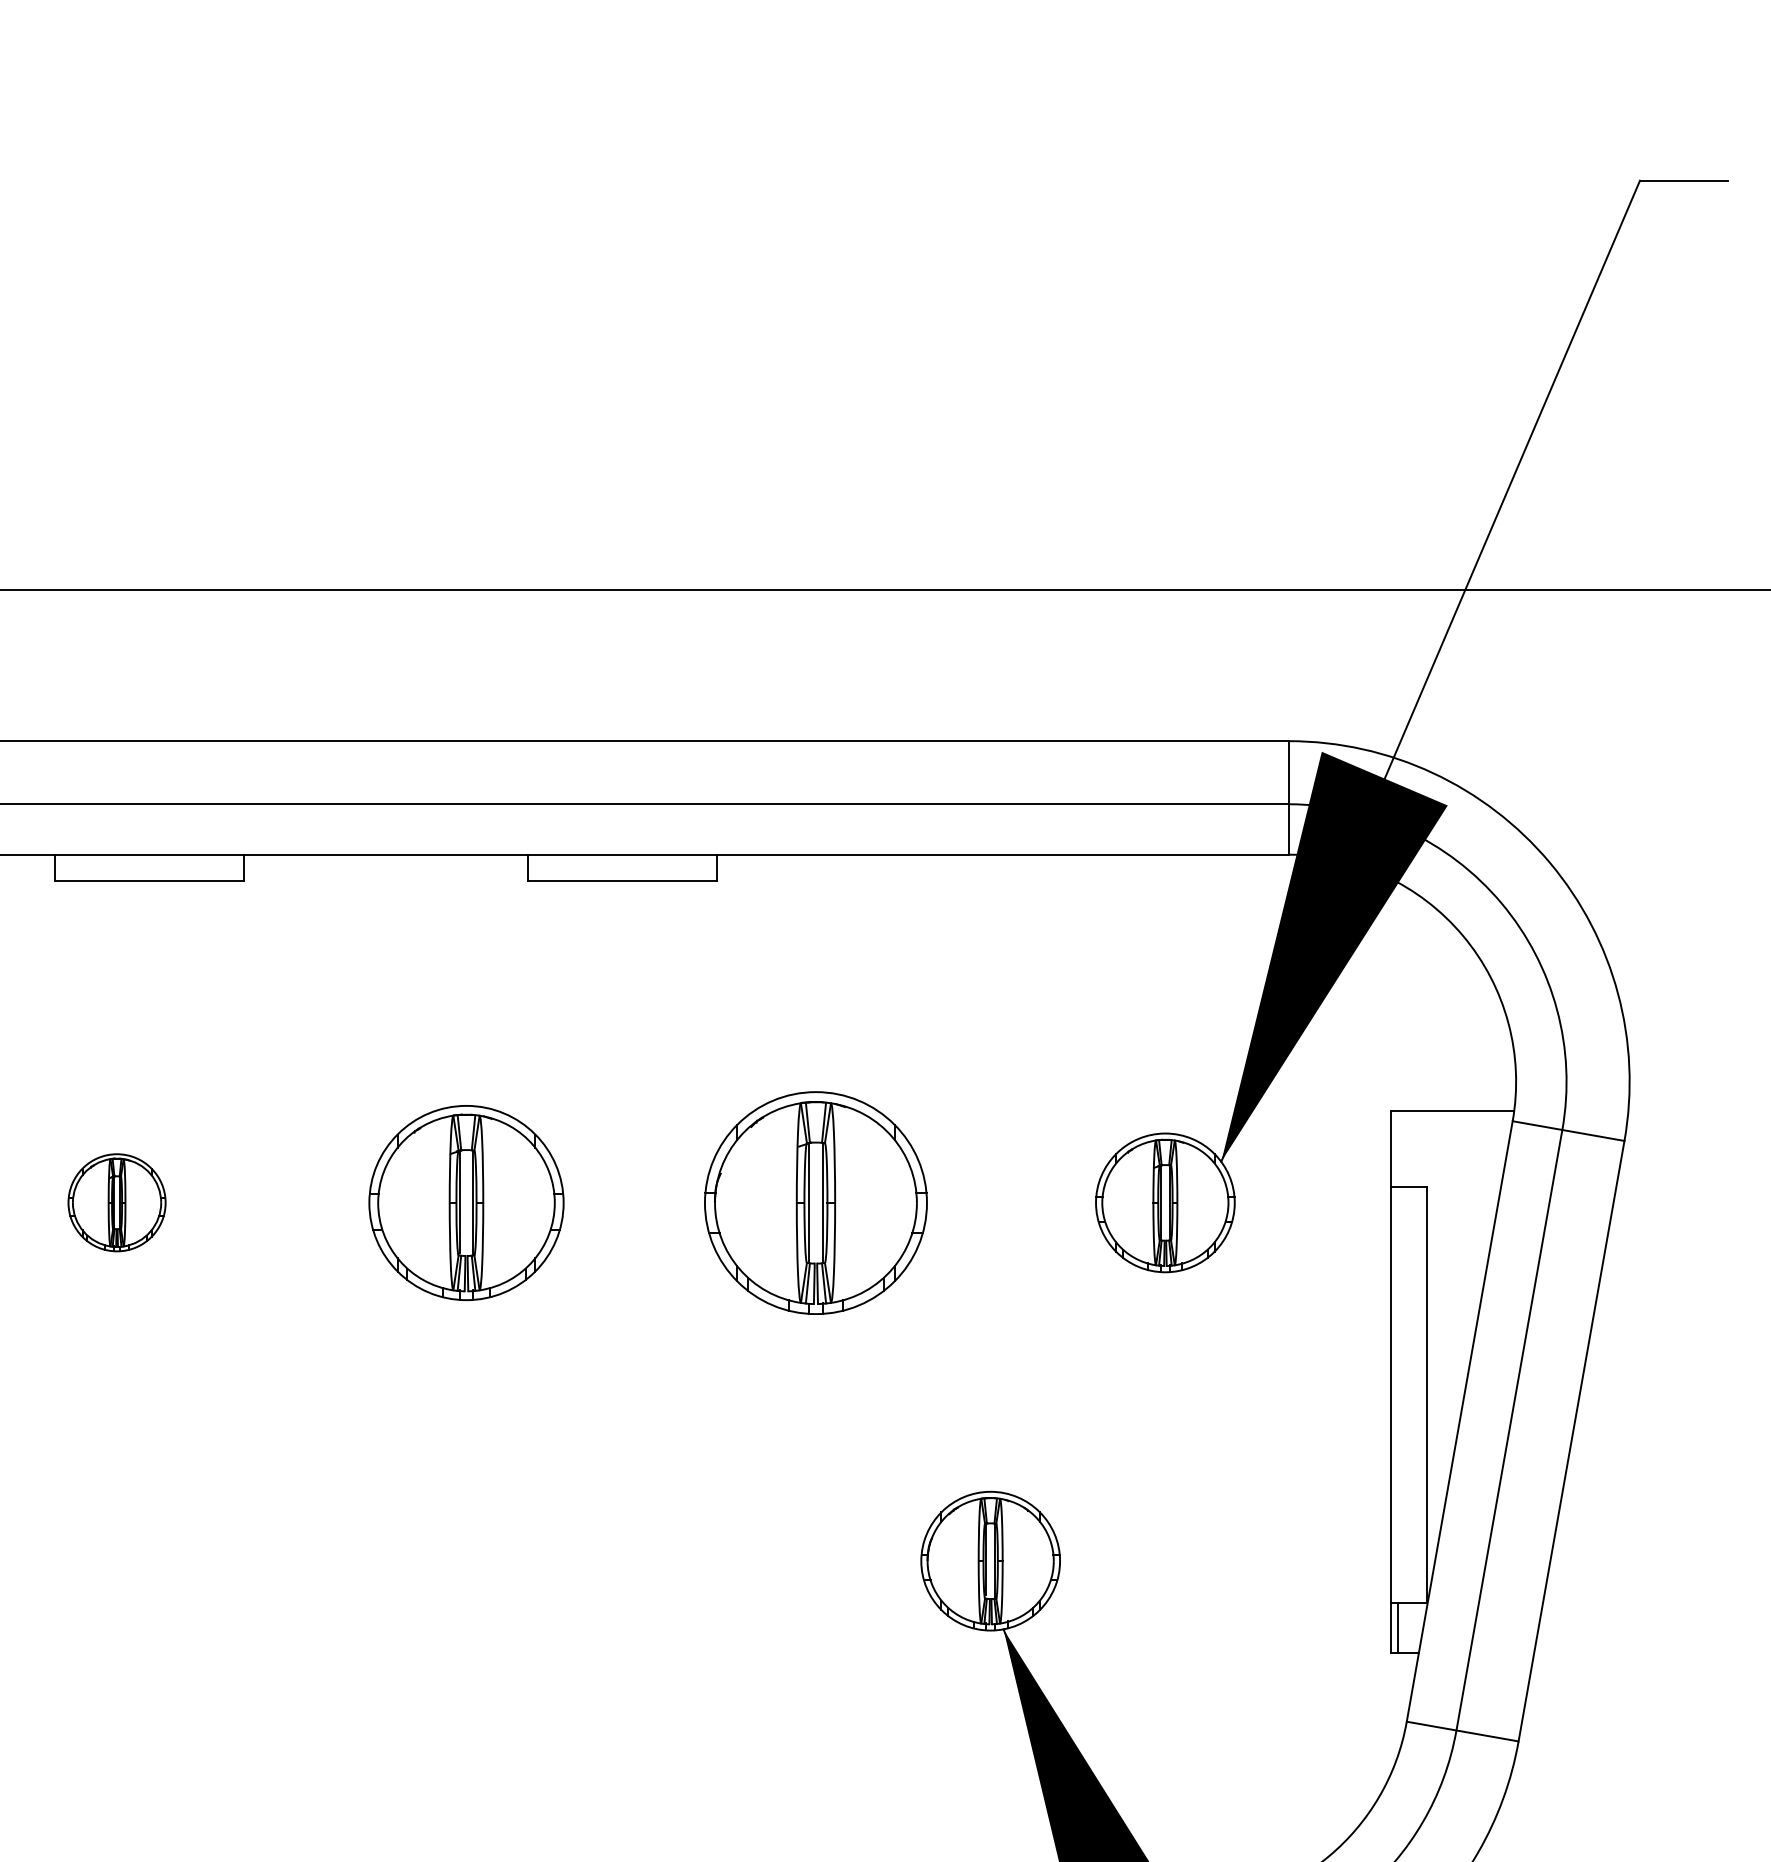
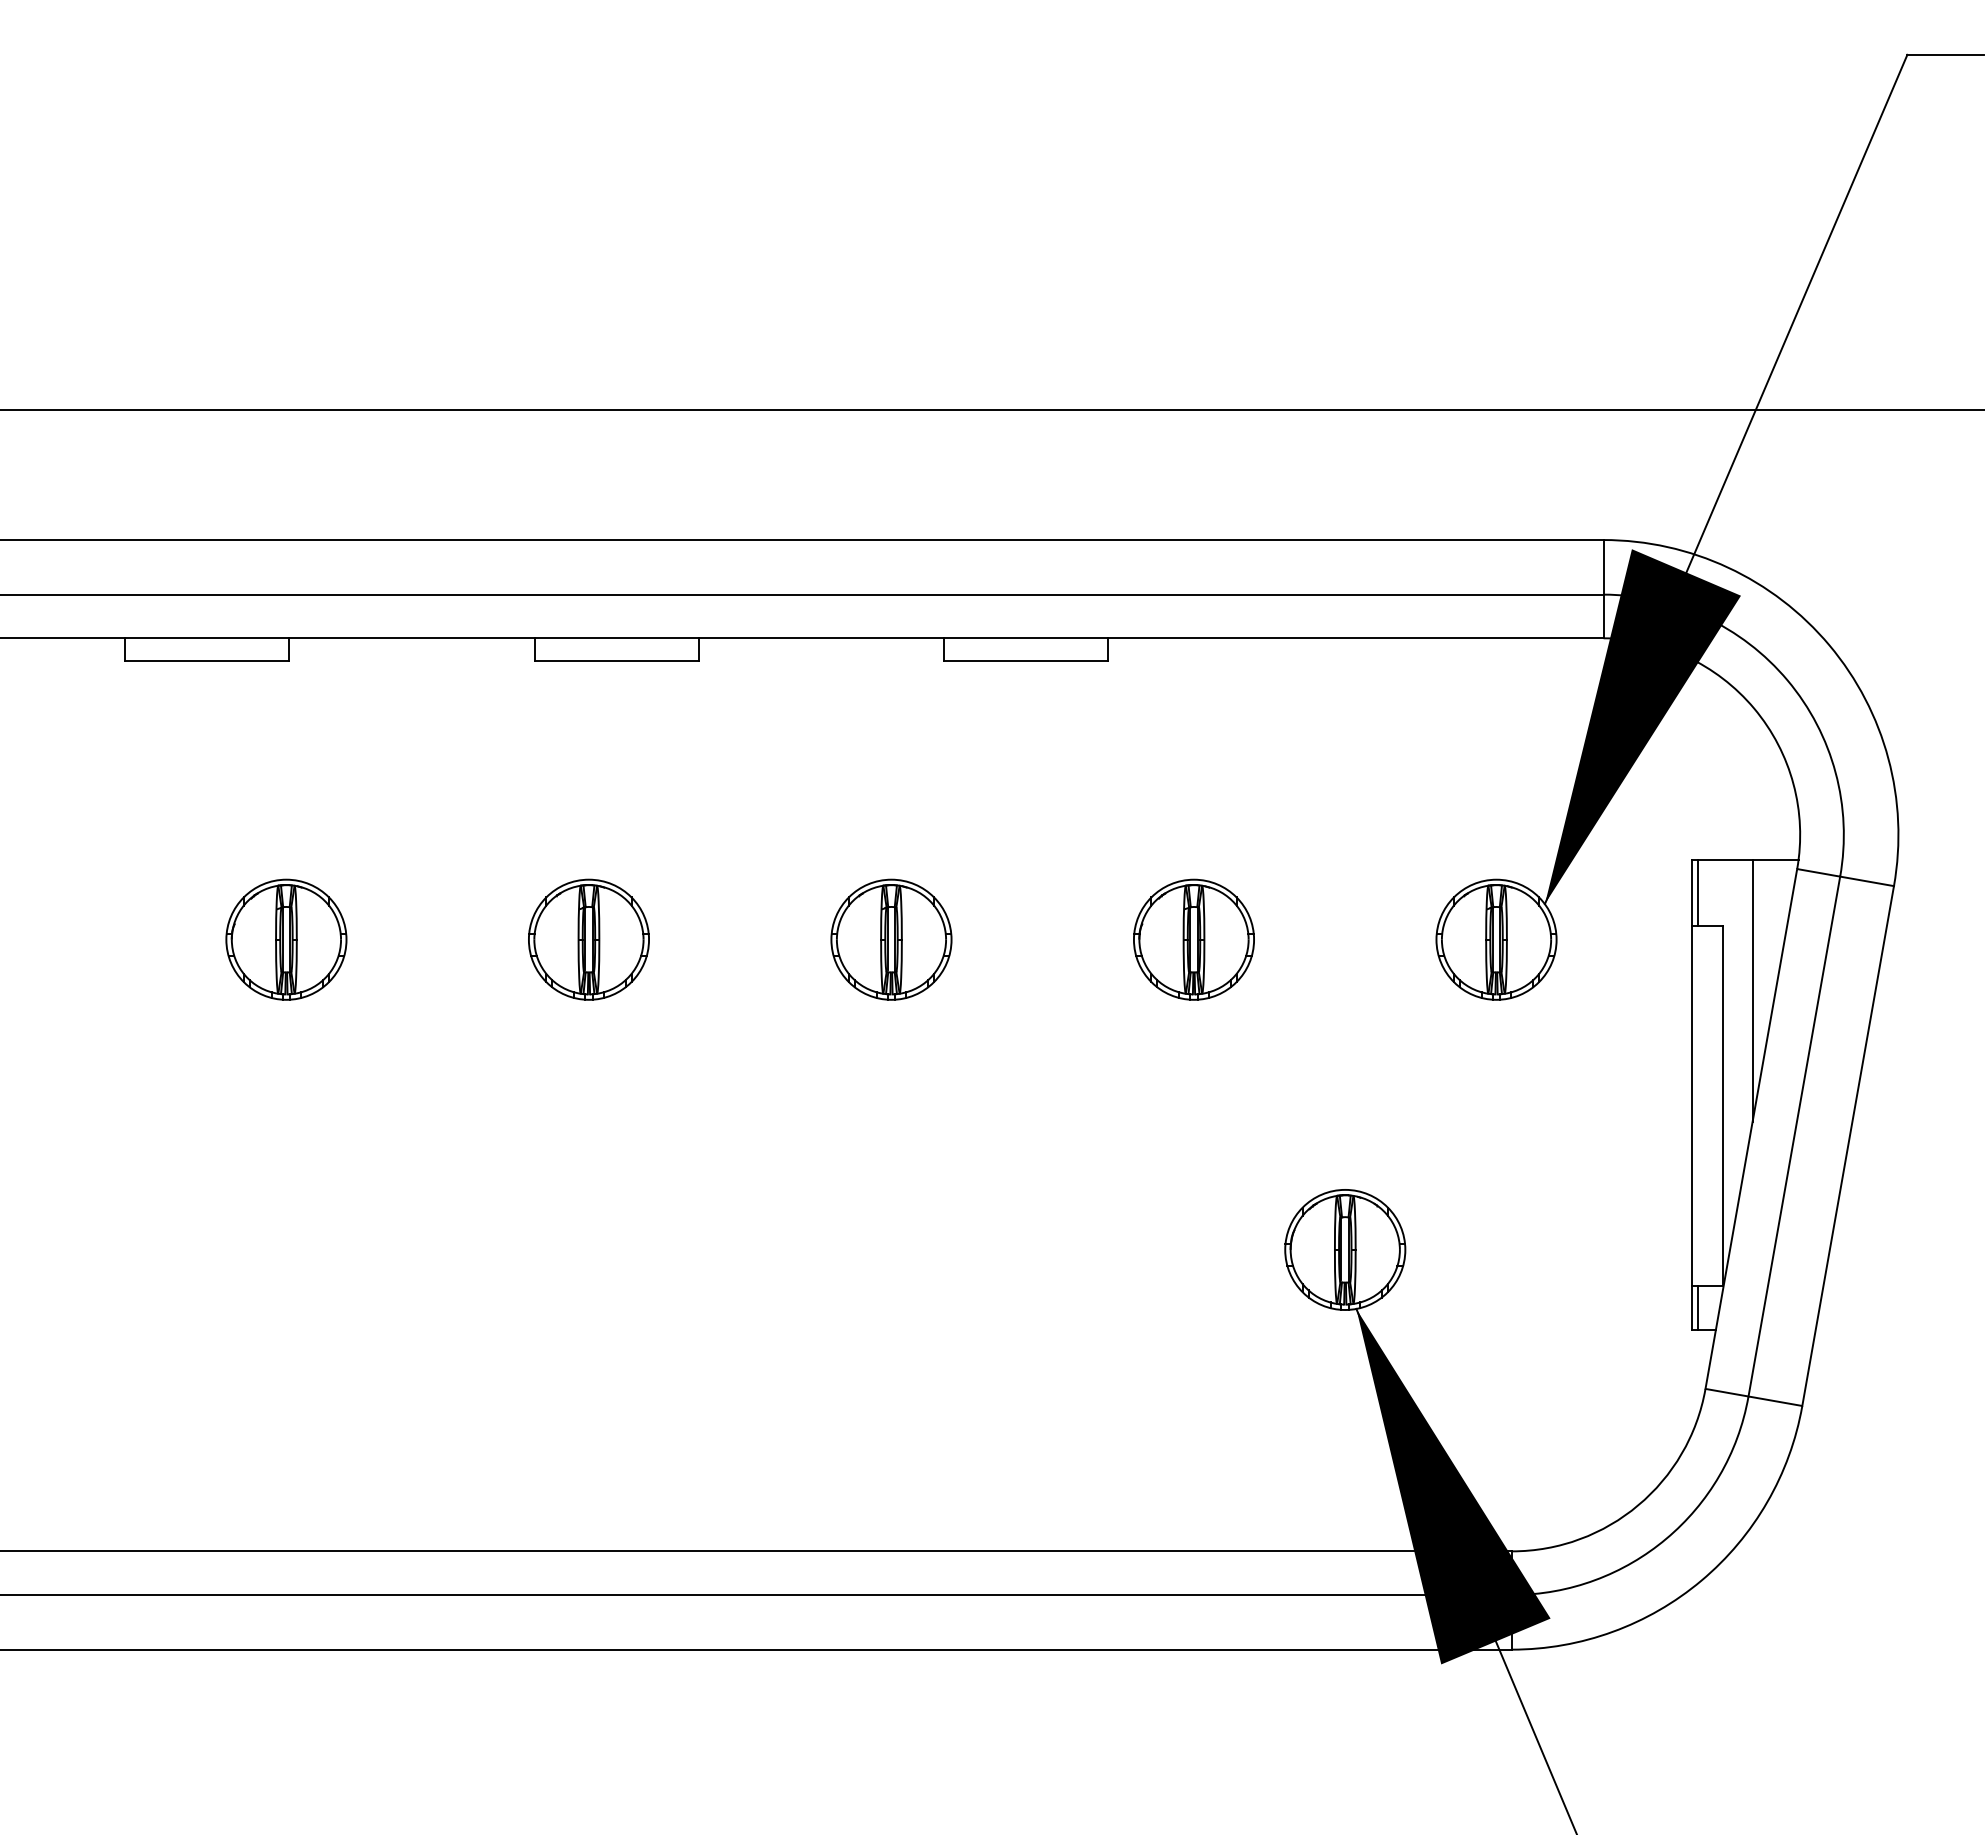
line: (1398, 1148) -> (1698, 892), added
part: (116, 1202) -> (588, 939), size x1.43
part: (466, 1202) -> (891, 939), size x0.71
part: (815, 1202) -> (1193, 939), size x0.62
line: (1461, 1261) -> (1752, 990), added

